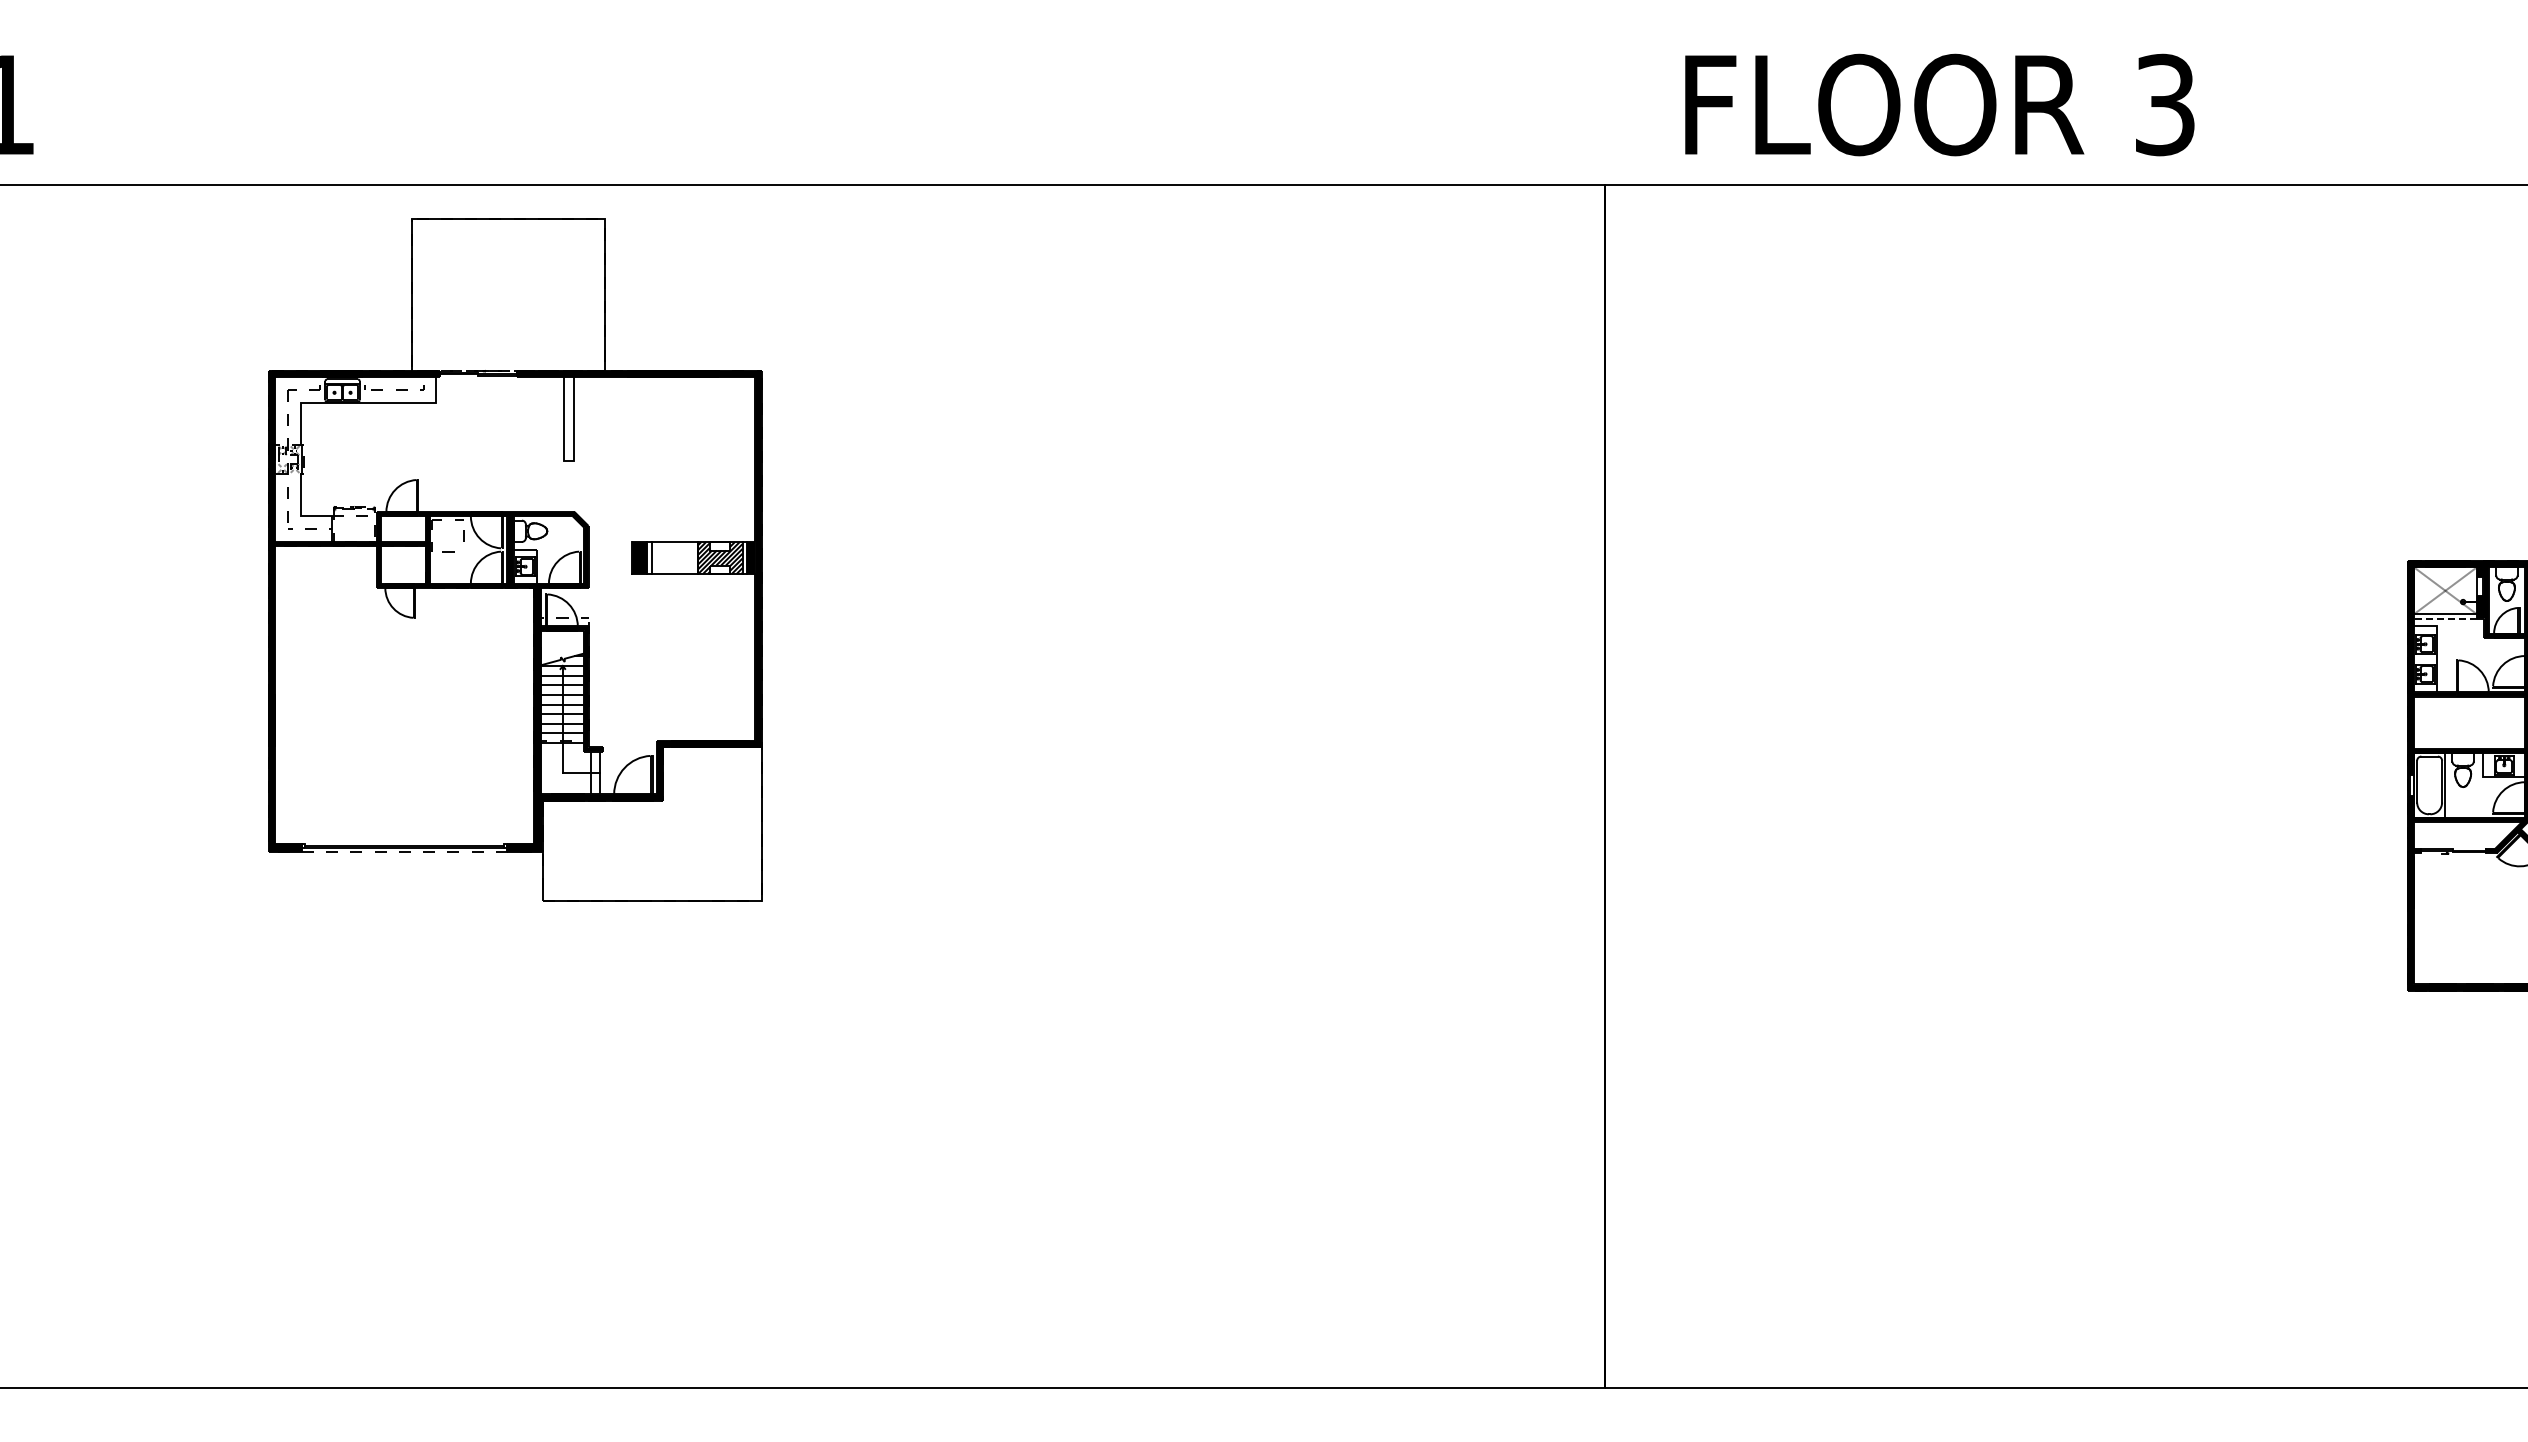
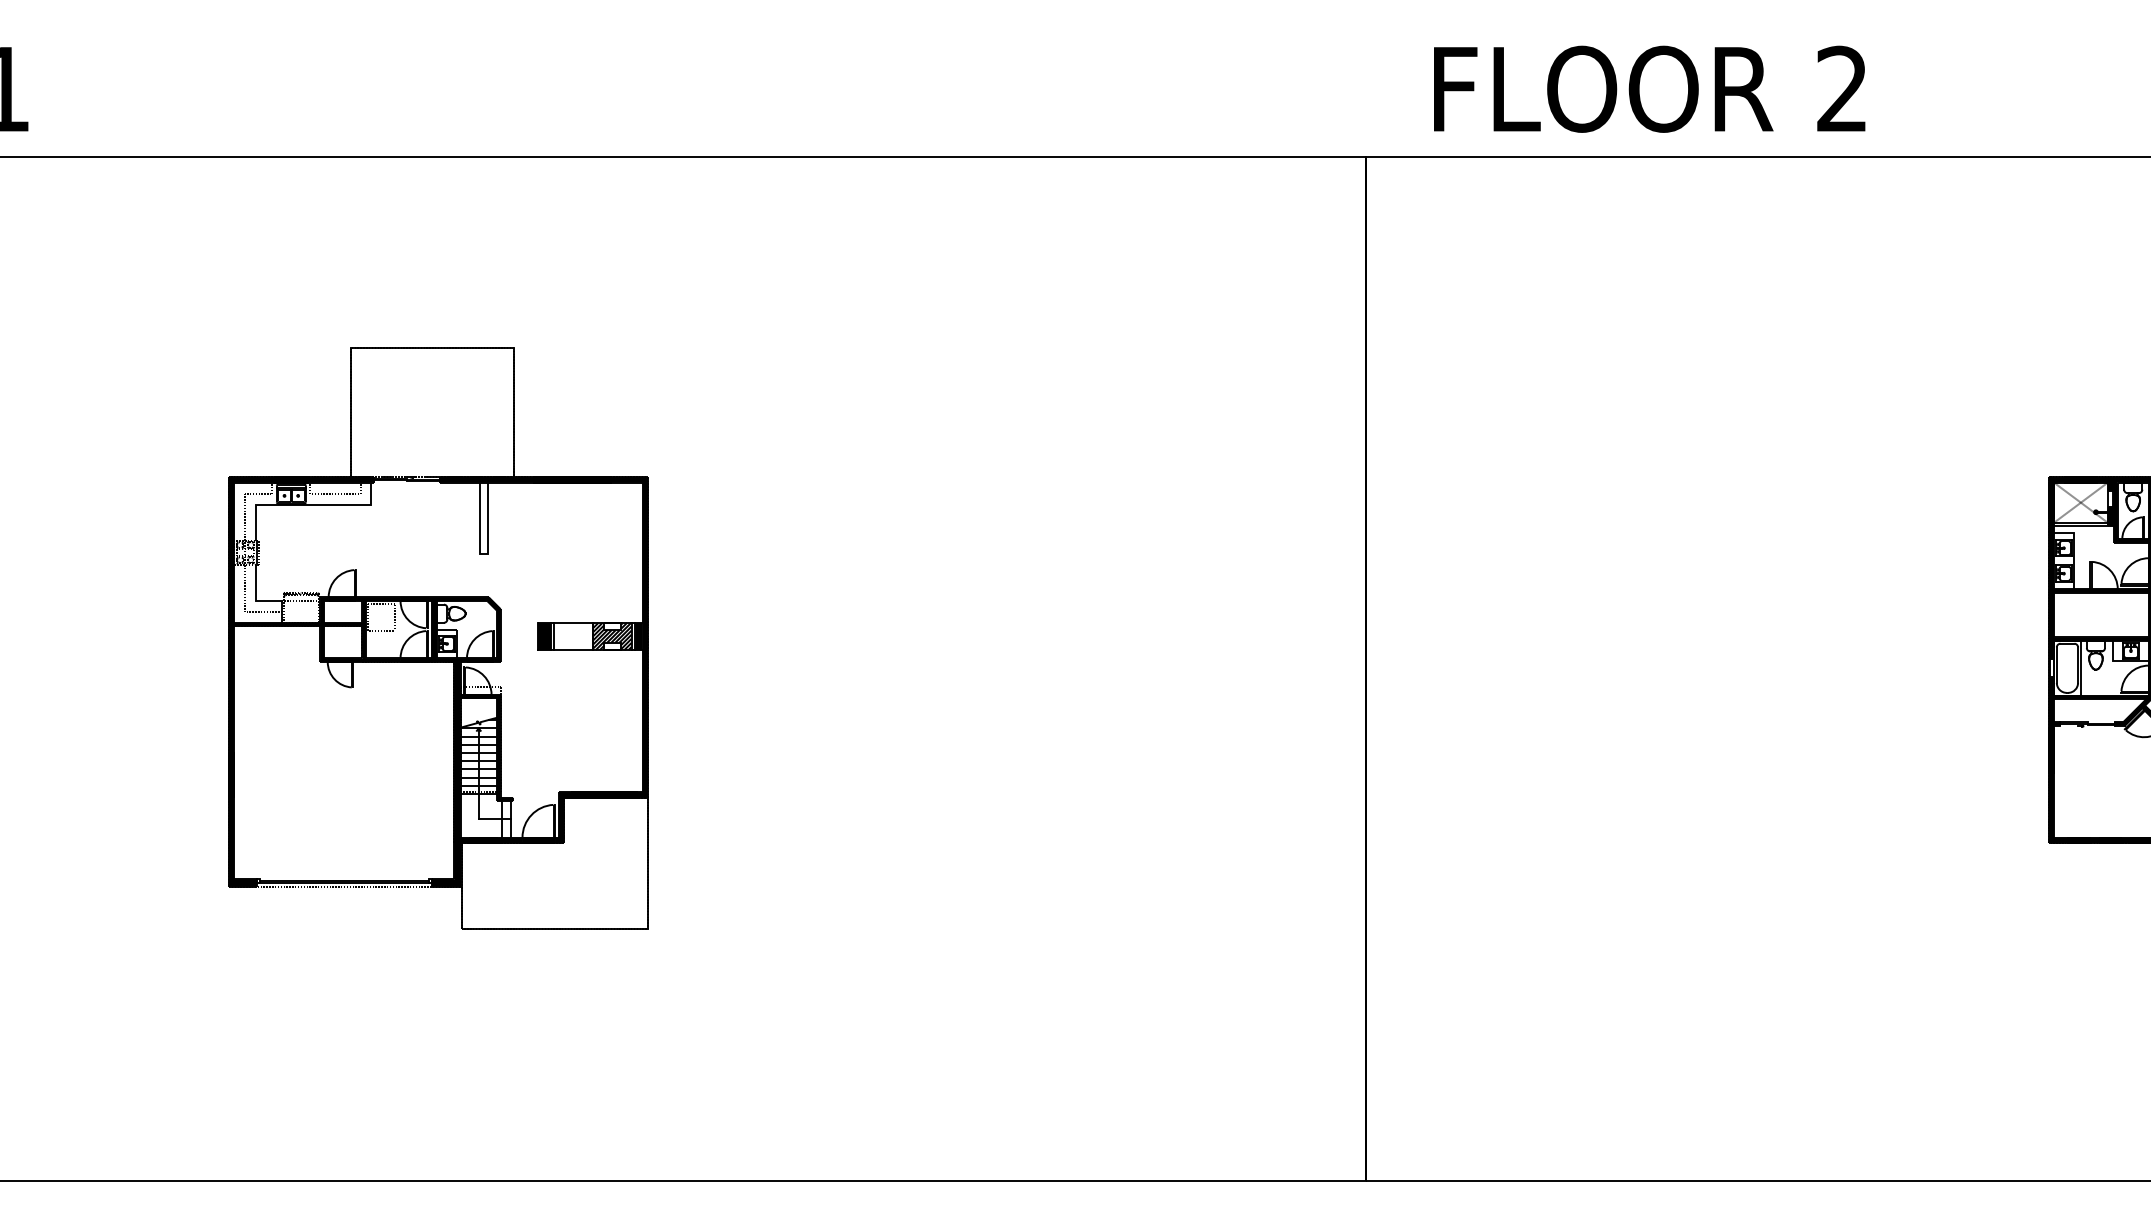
text: (2164, 104) -> (1841, 88), 3 -> 2
part: (515, 559) -> (438, 637), moved
line: (2445, 618) -> (2080, 526), dashed -> solid

